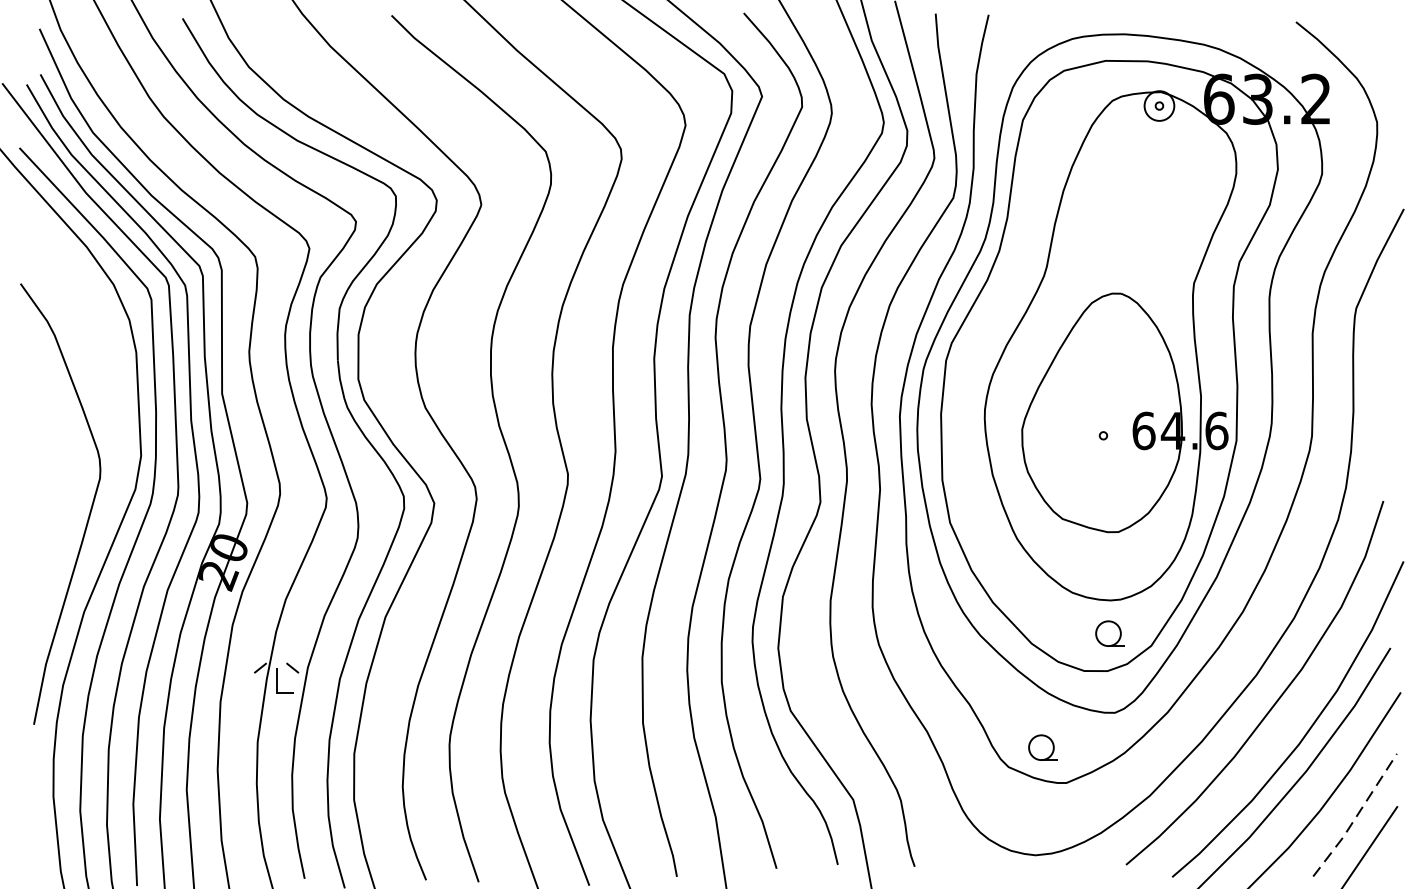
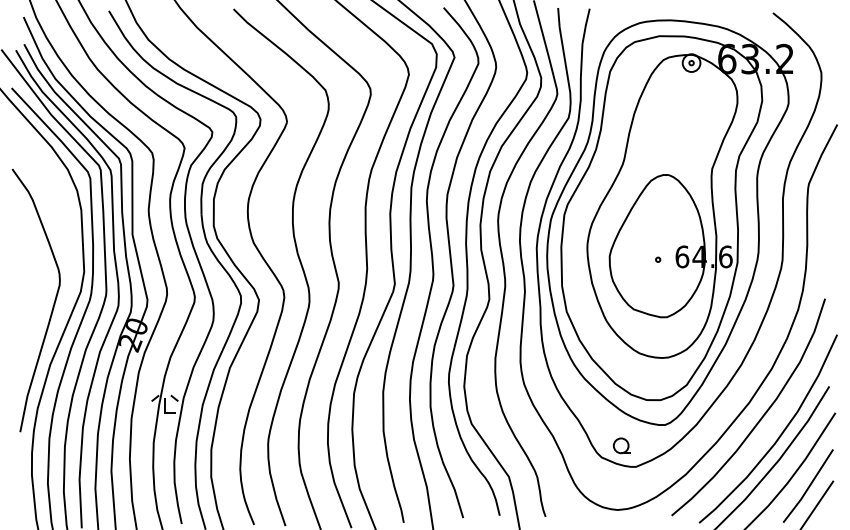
part: (1109, 633) -> (661, 377), removed
line: (1357, 817) -> (809, 487), dashed -> solid

